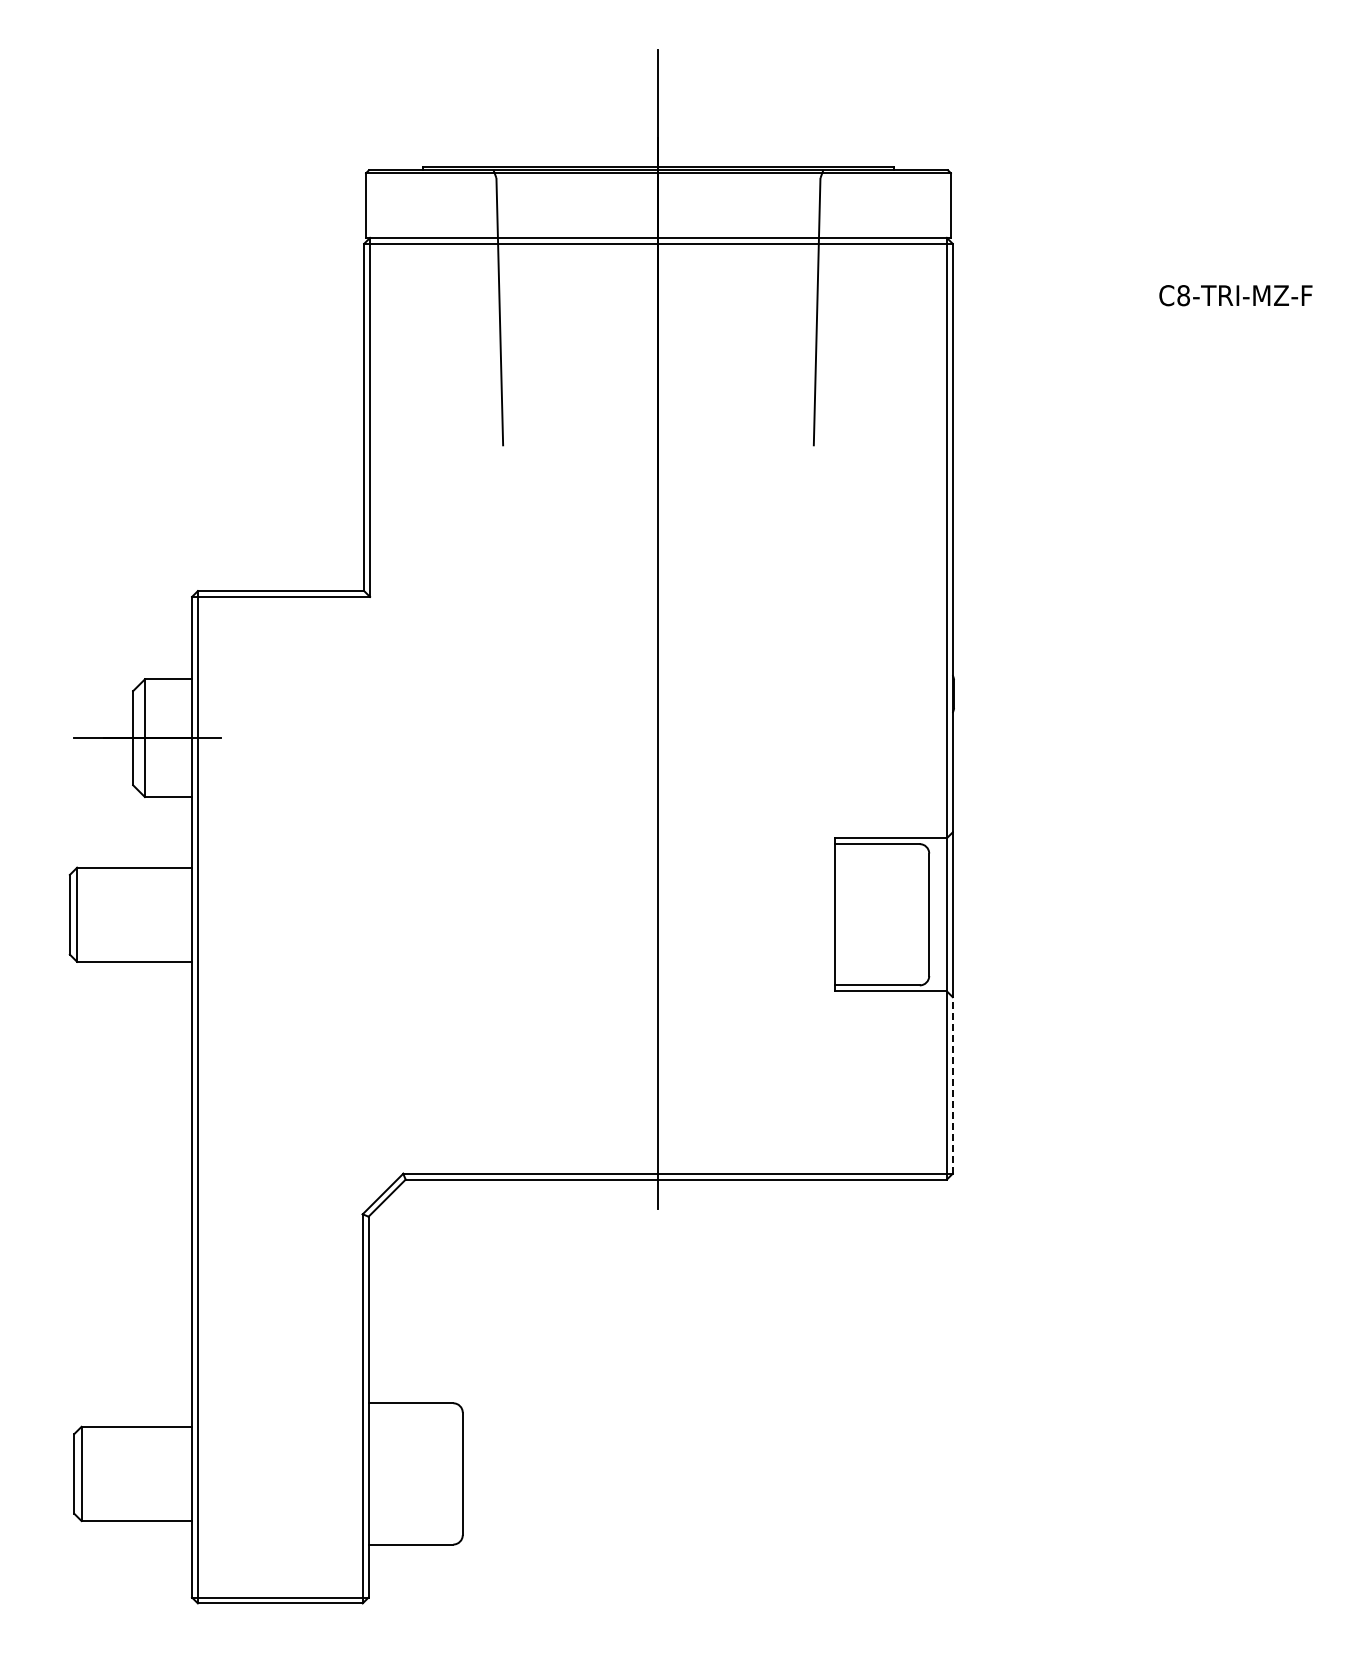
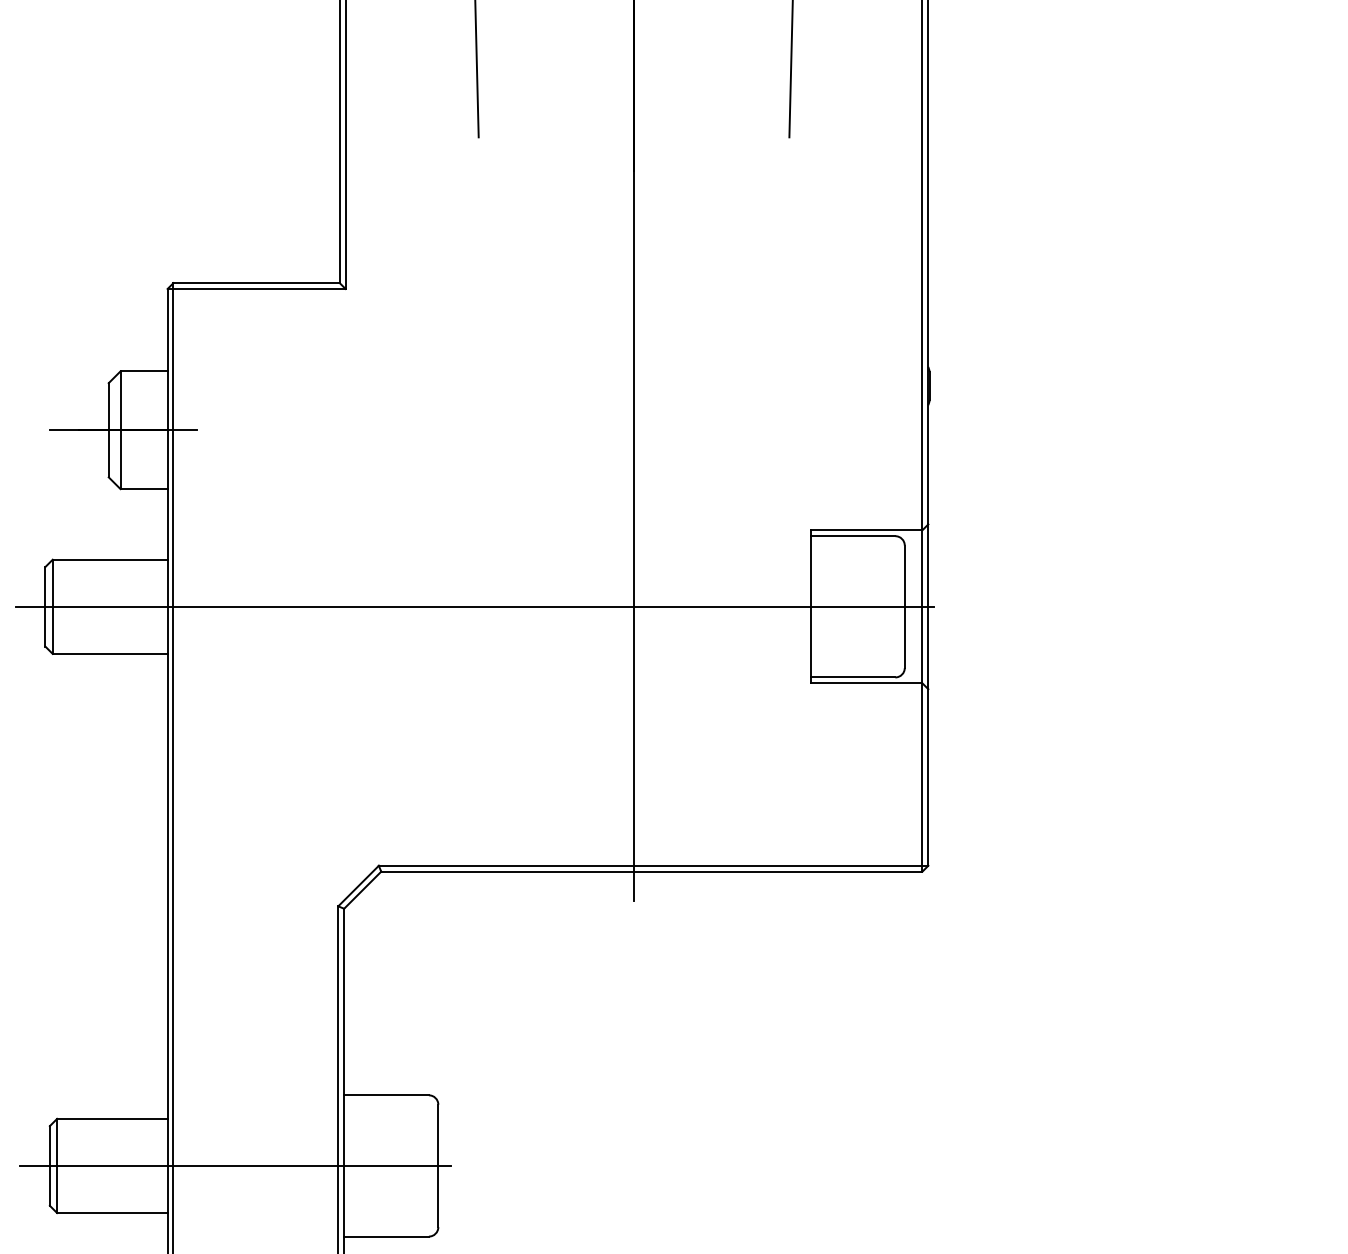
line: (499, 914) -> (475, 606), added
line: (952, 1084) -> (928, 776), dashed -> solid
line: (259, 1473) -> (235, 1165), added

